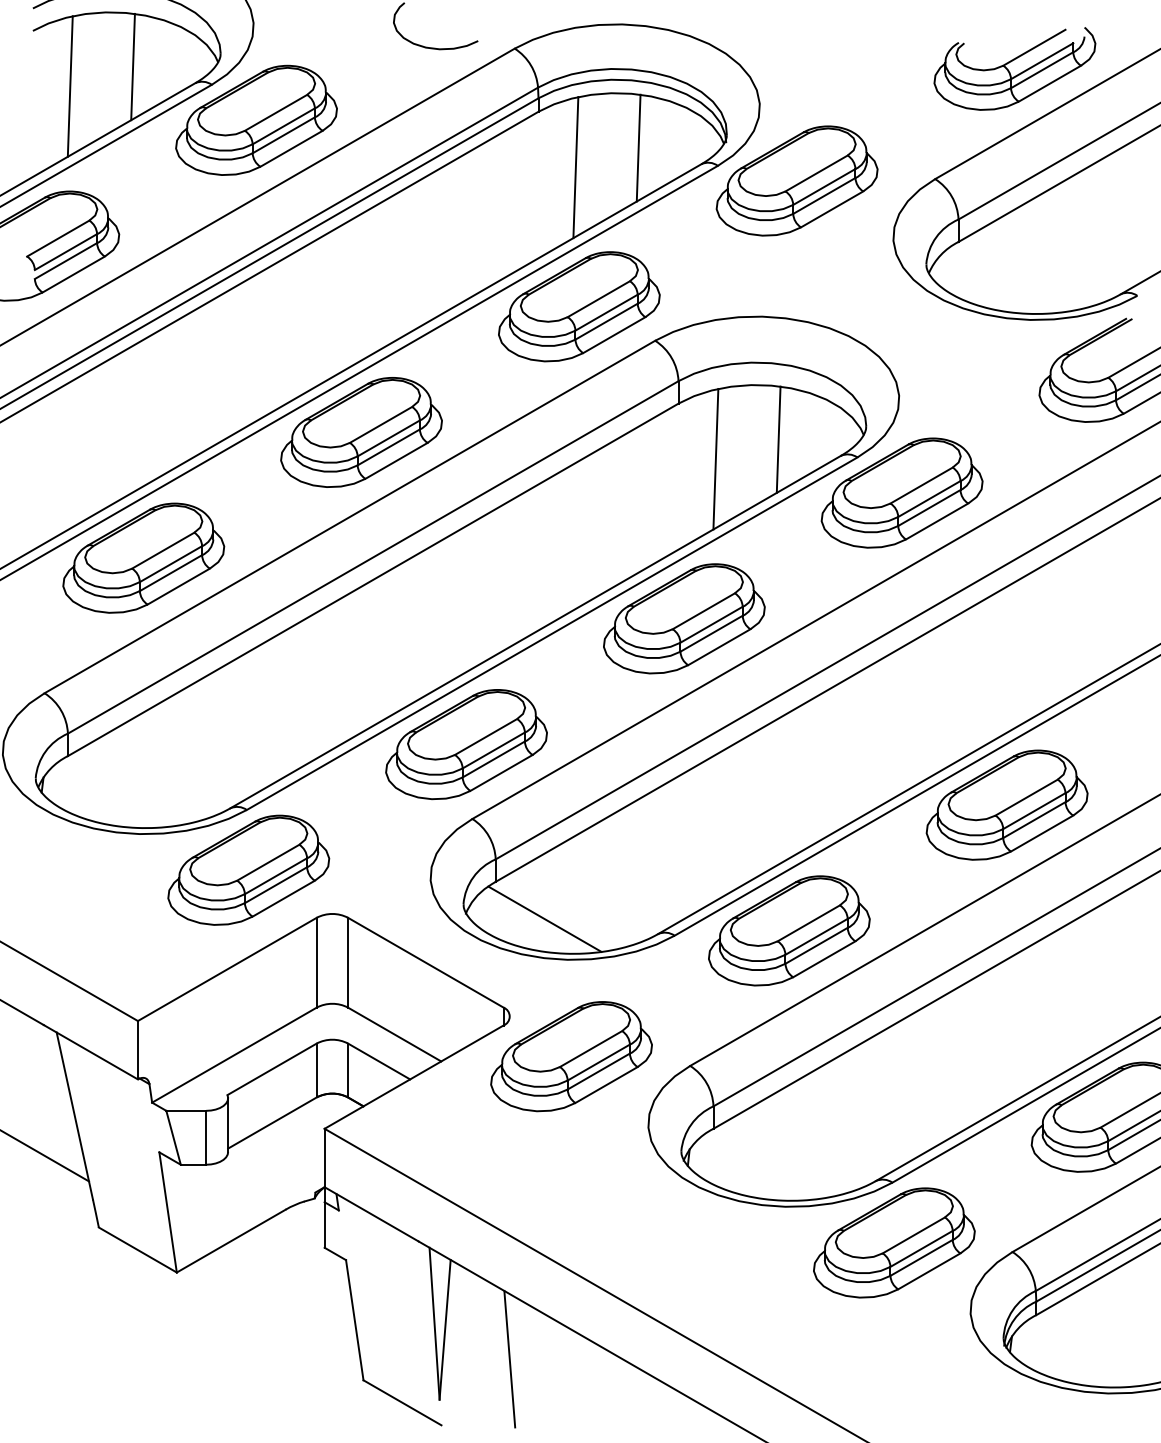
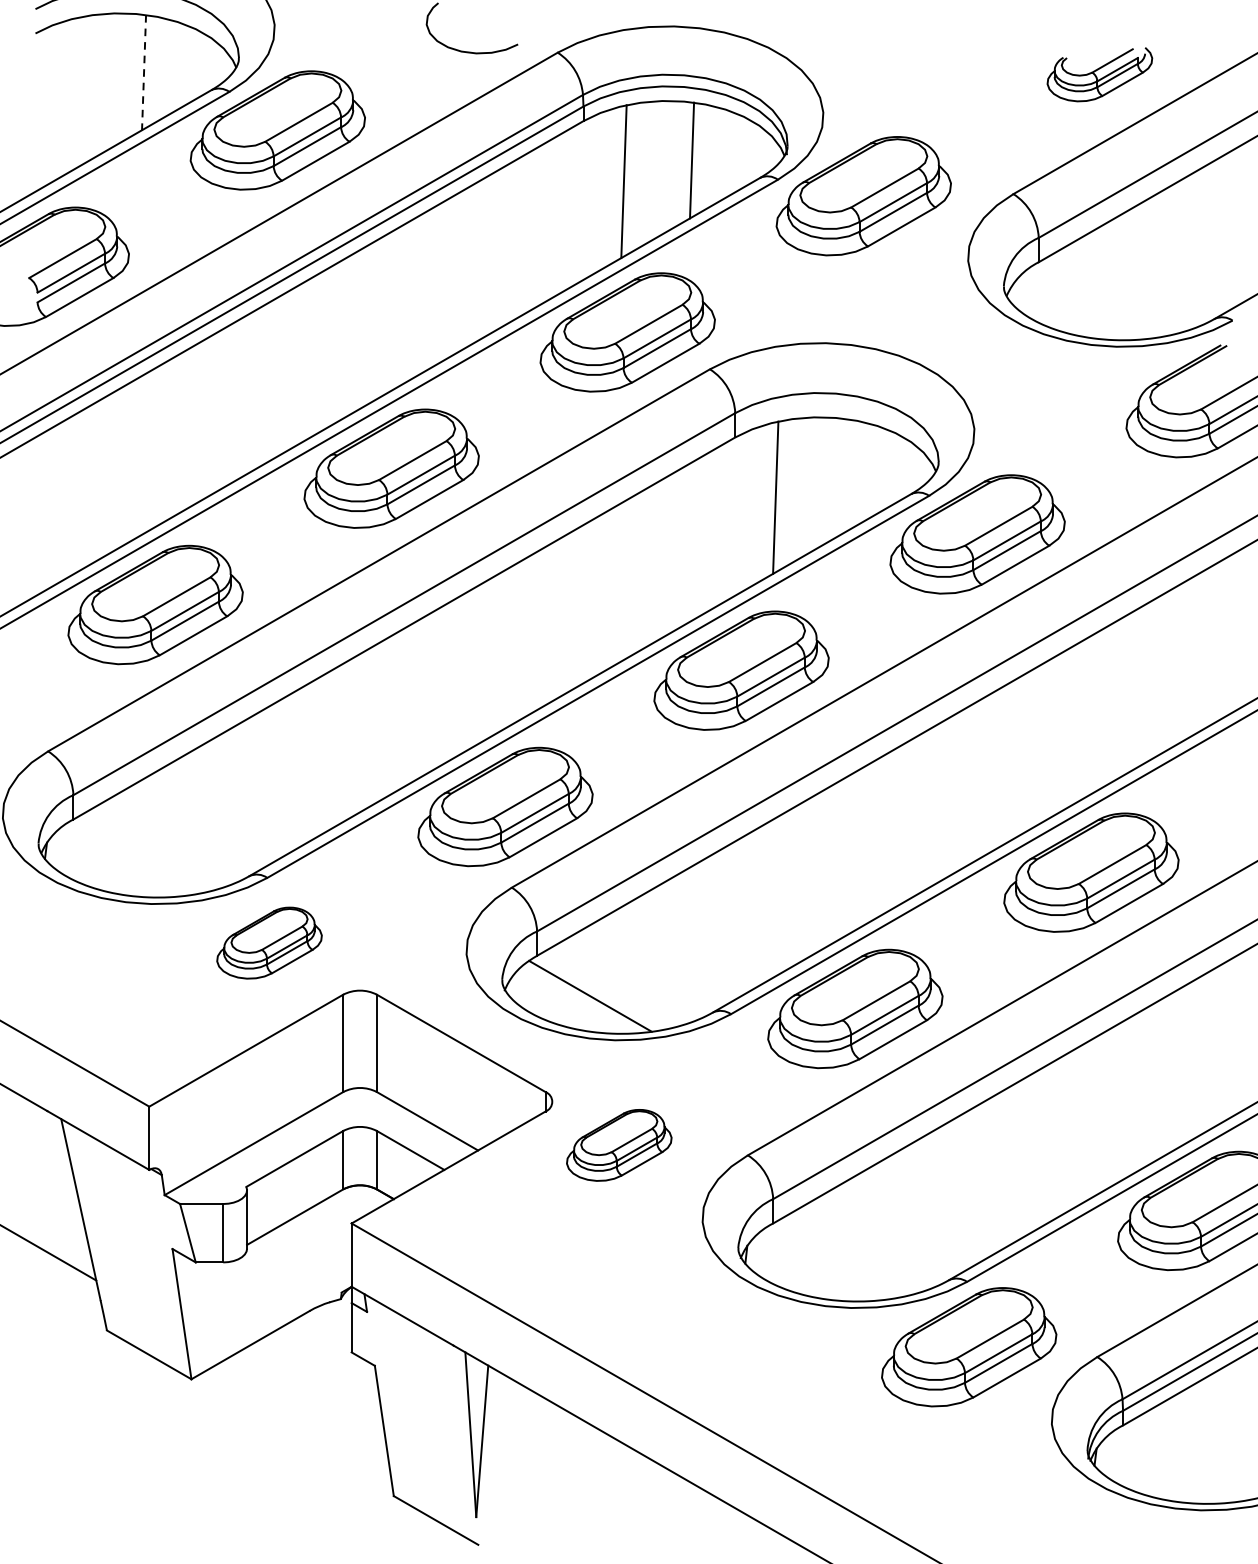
line: (133, 67) -> (144, 73), solid -> dashed
part: (1014, 68) -> (1099, 74), size x0.6
line: (69, 86) -> (75, 93), removed
line: (778, 439) -> (843, 476), removed
part: (248, 869) -> (269, 942), size x0.6
part: (571, 1056) -> (619, 1145), size x0.6
line: (509, 1358) -> (552, 1472), removed

